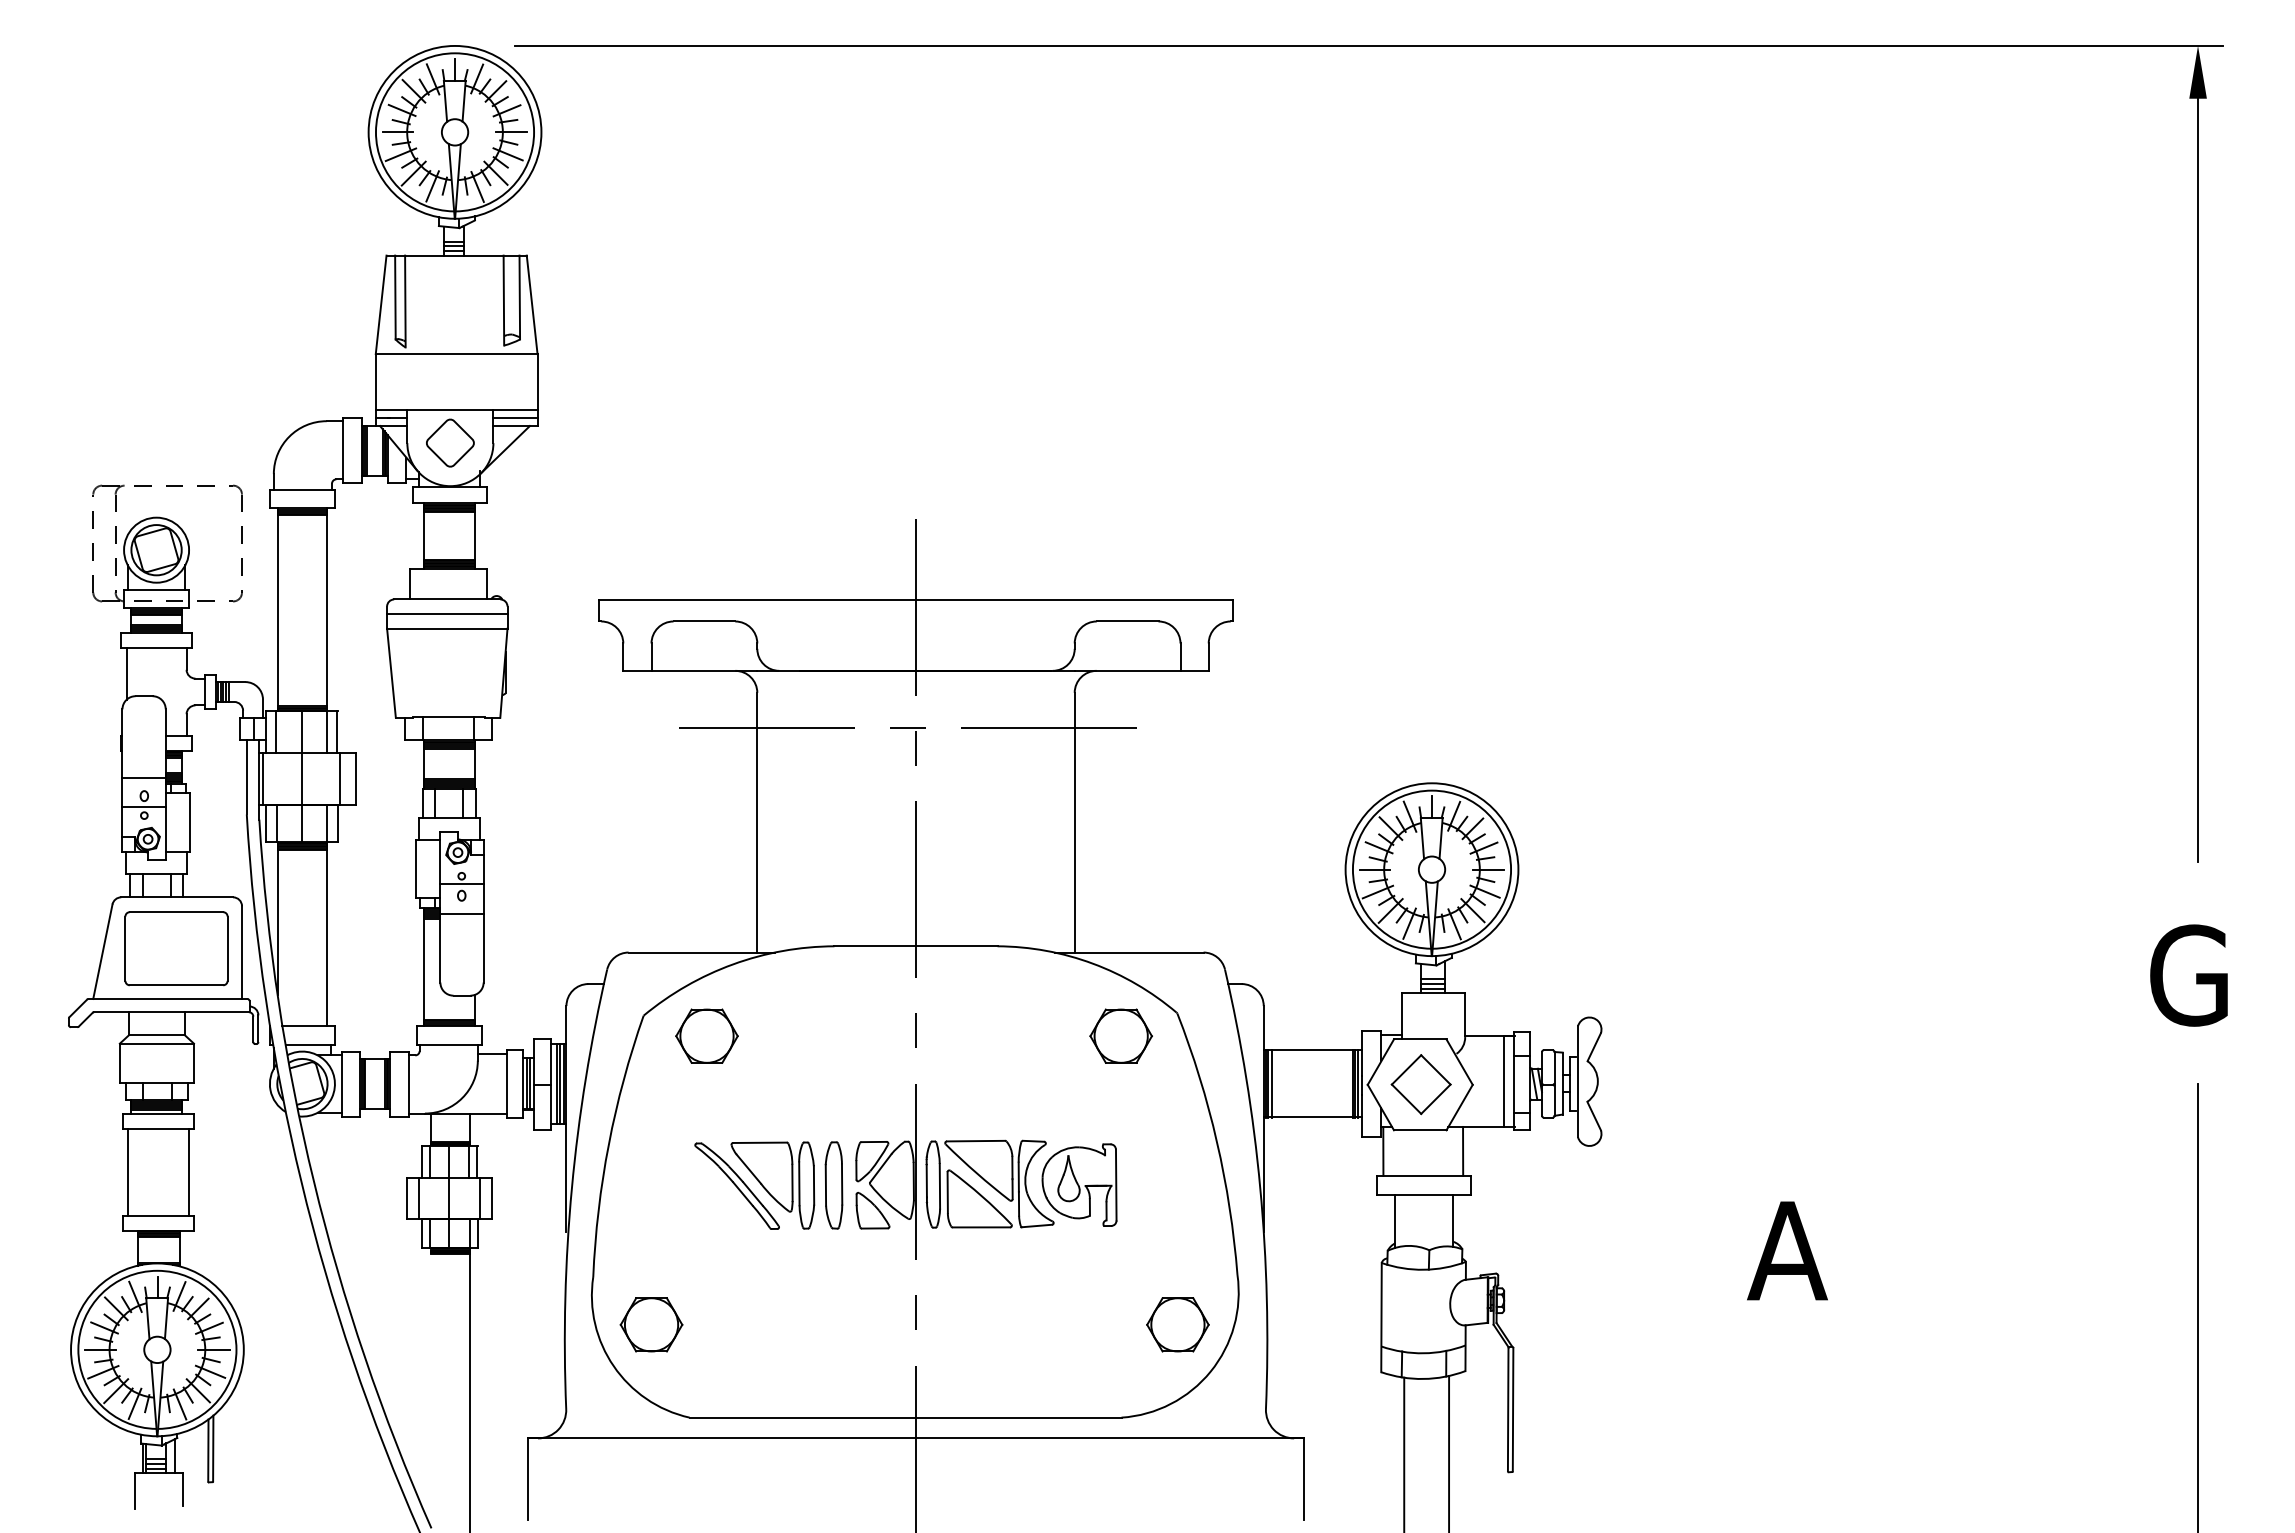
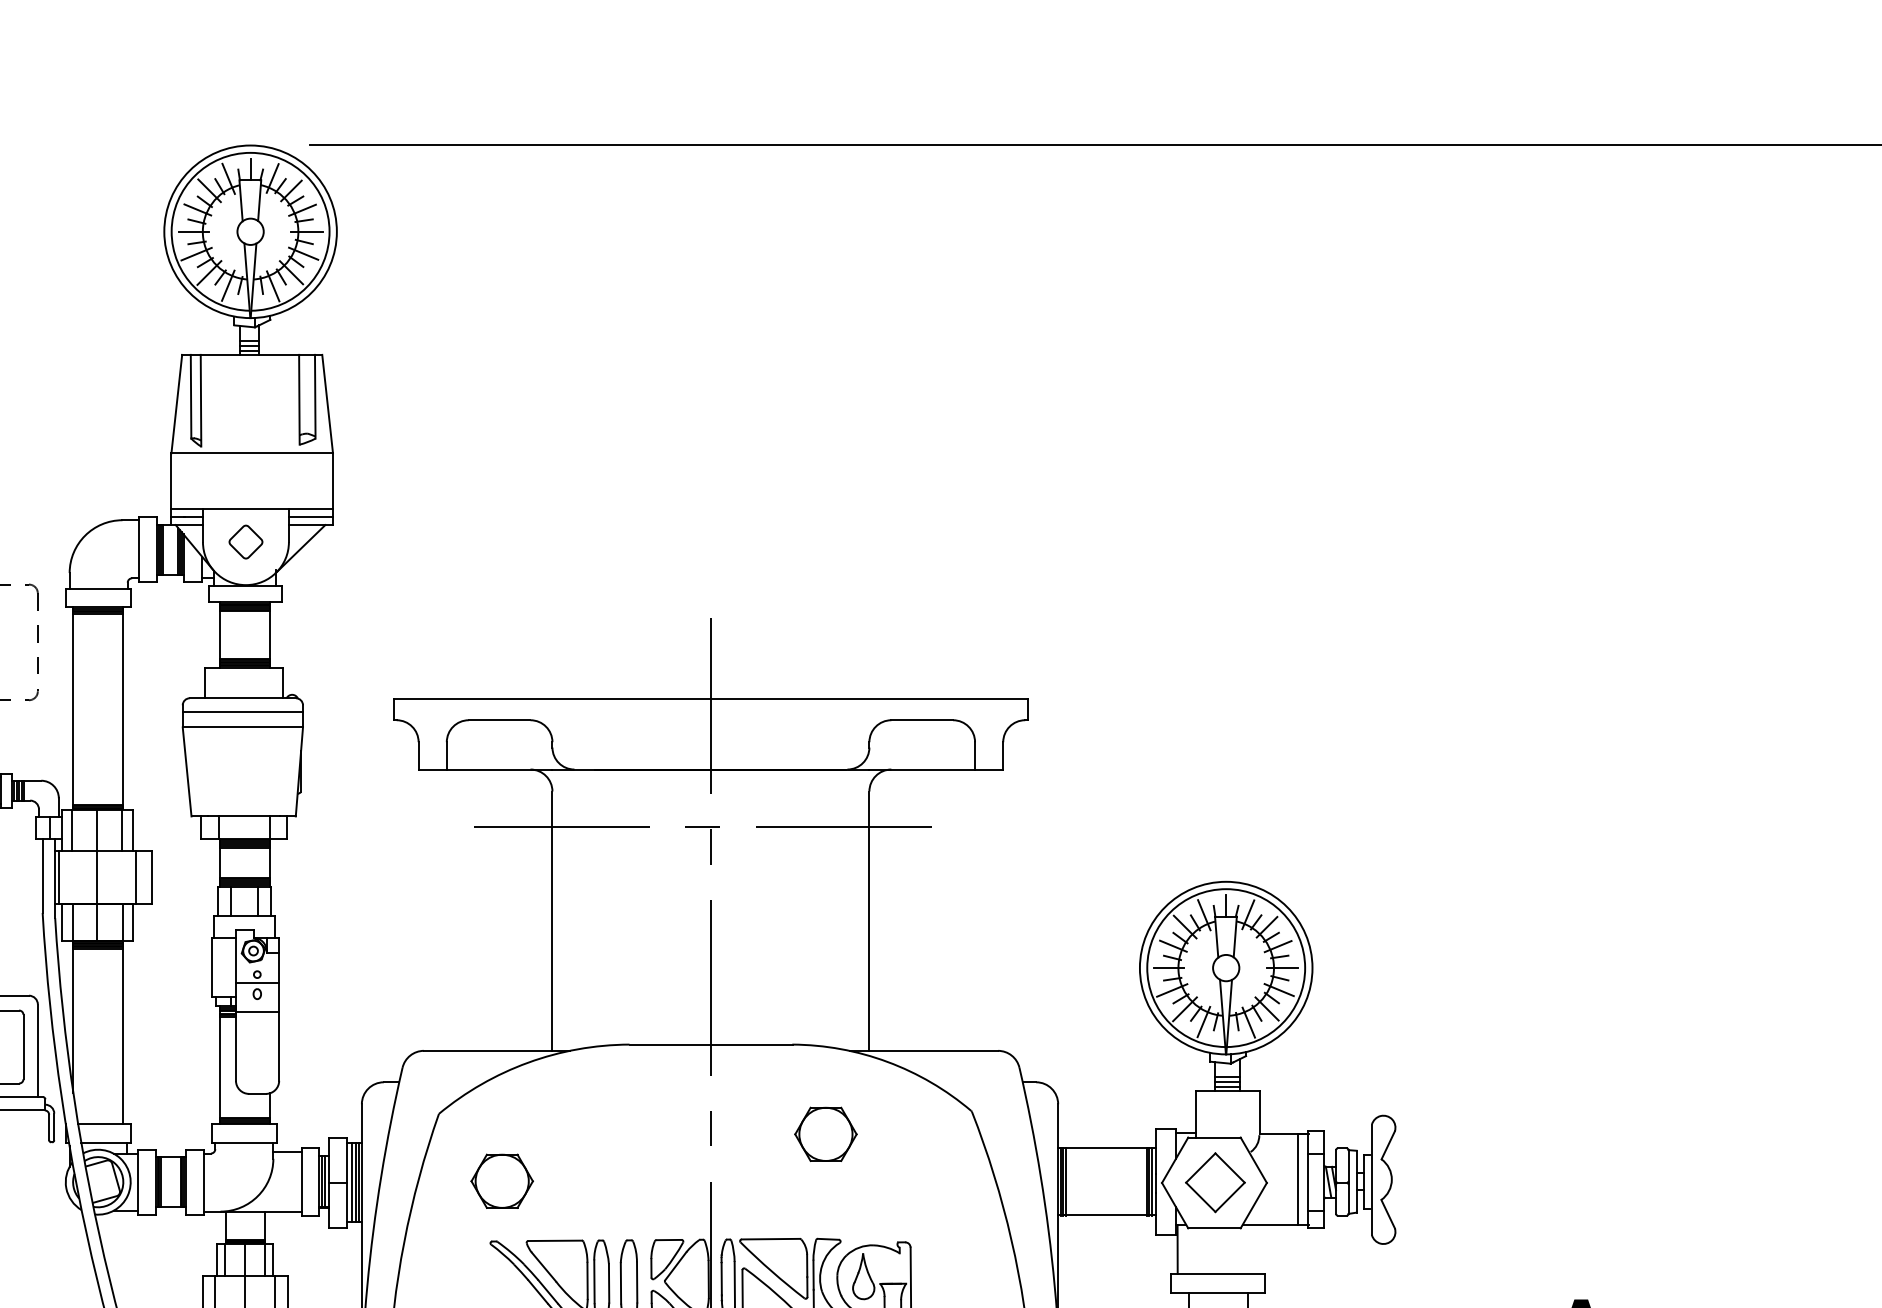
part: (450, 442) -> (246, 541), size x0.7
part: (706, 1035) -> (501, 1180), moved
part: (1120, 1035) -> (825, 1133), moved
line: (1463, 1150) -> (1257, 1248), removed

